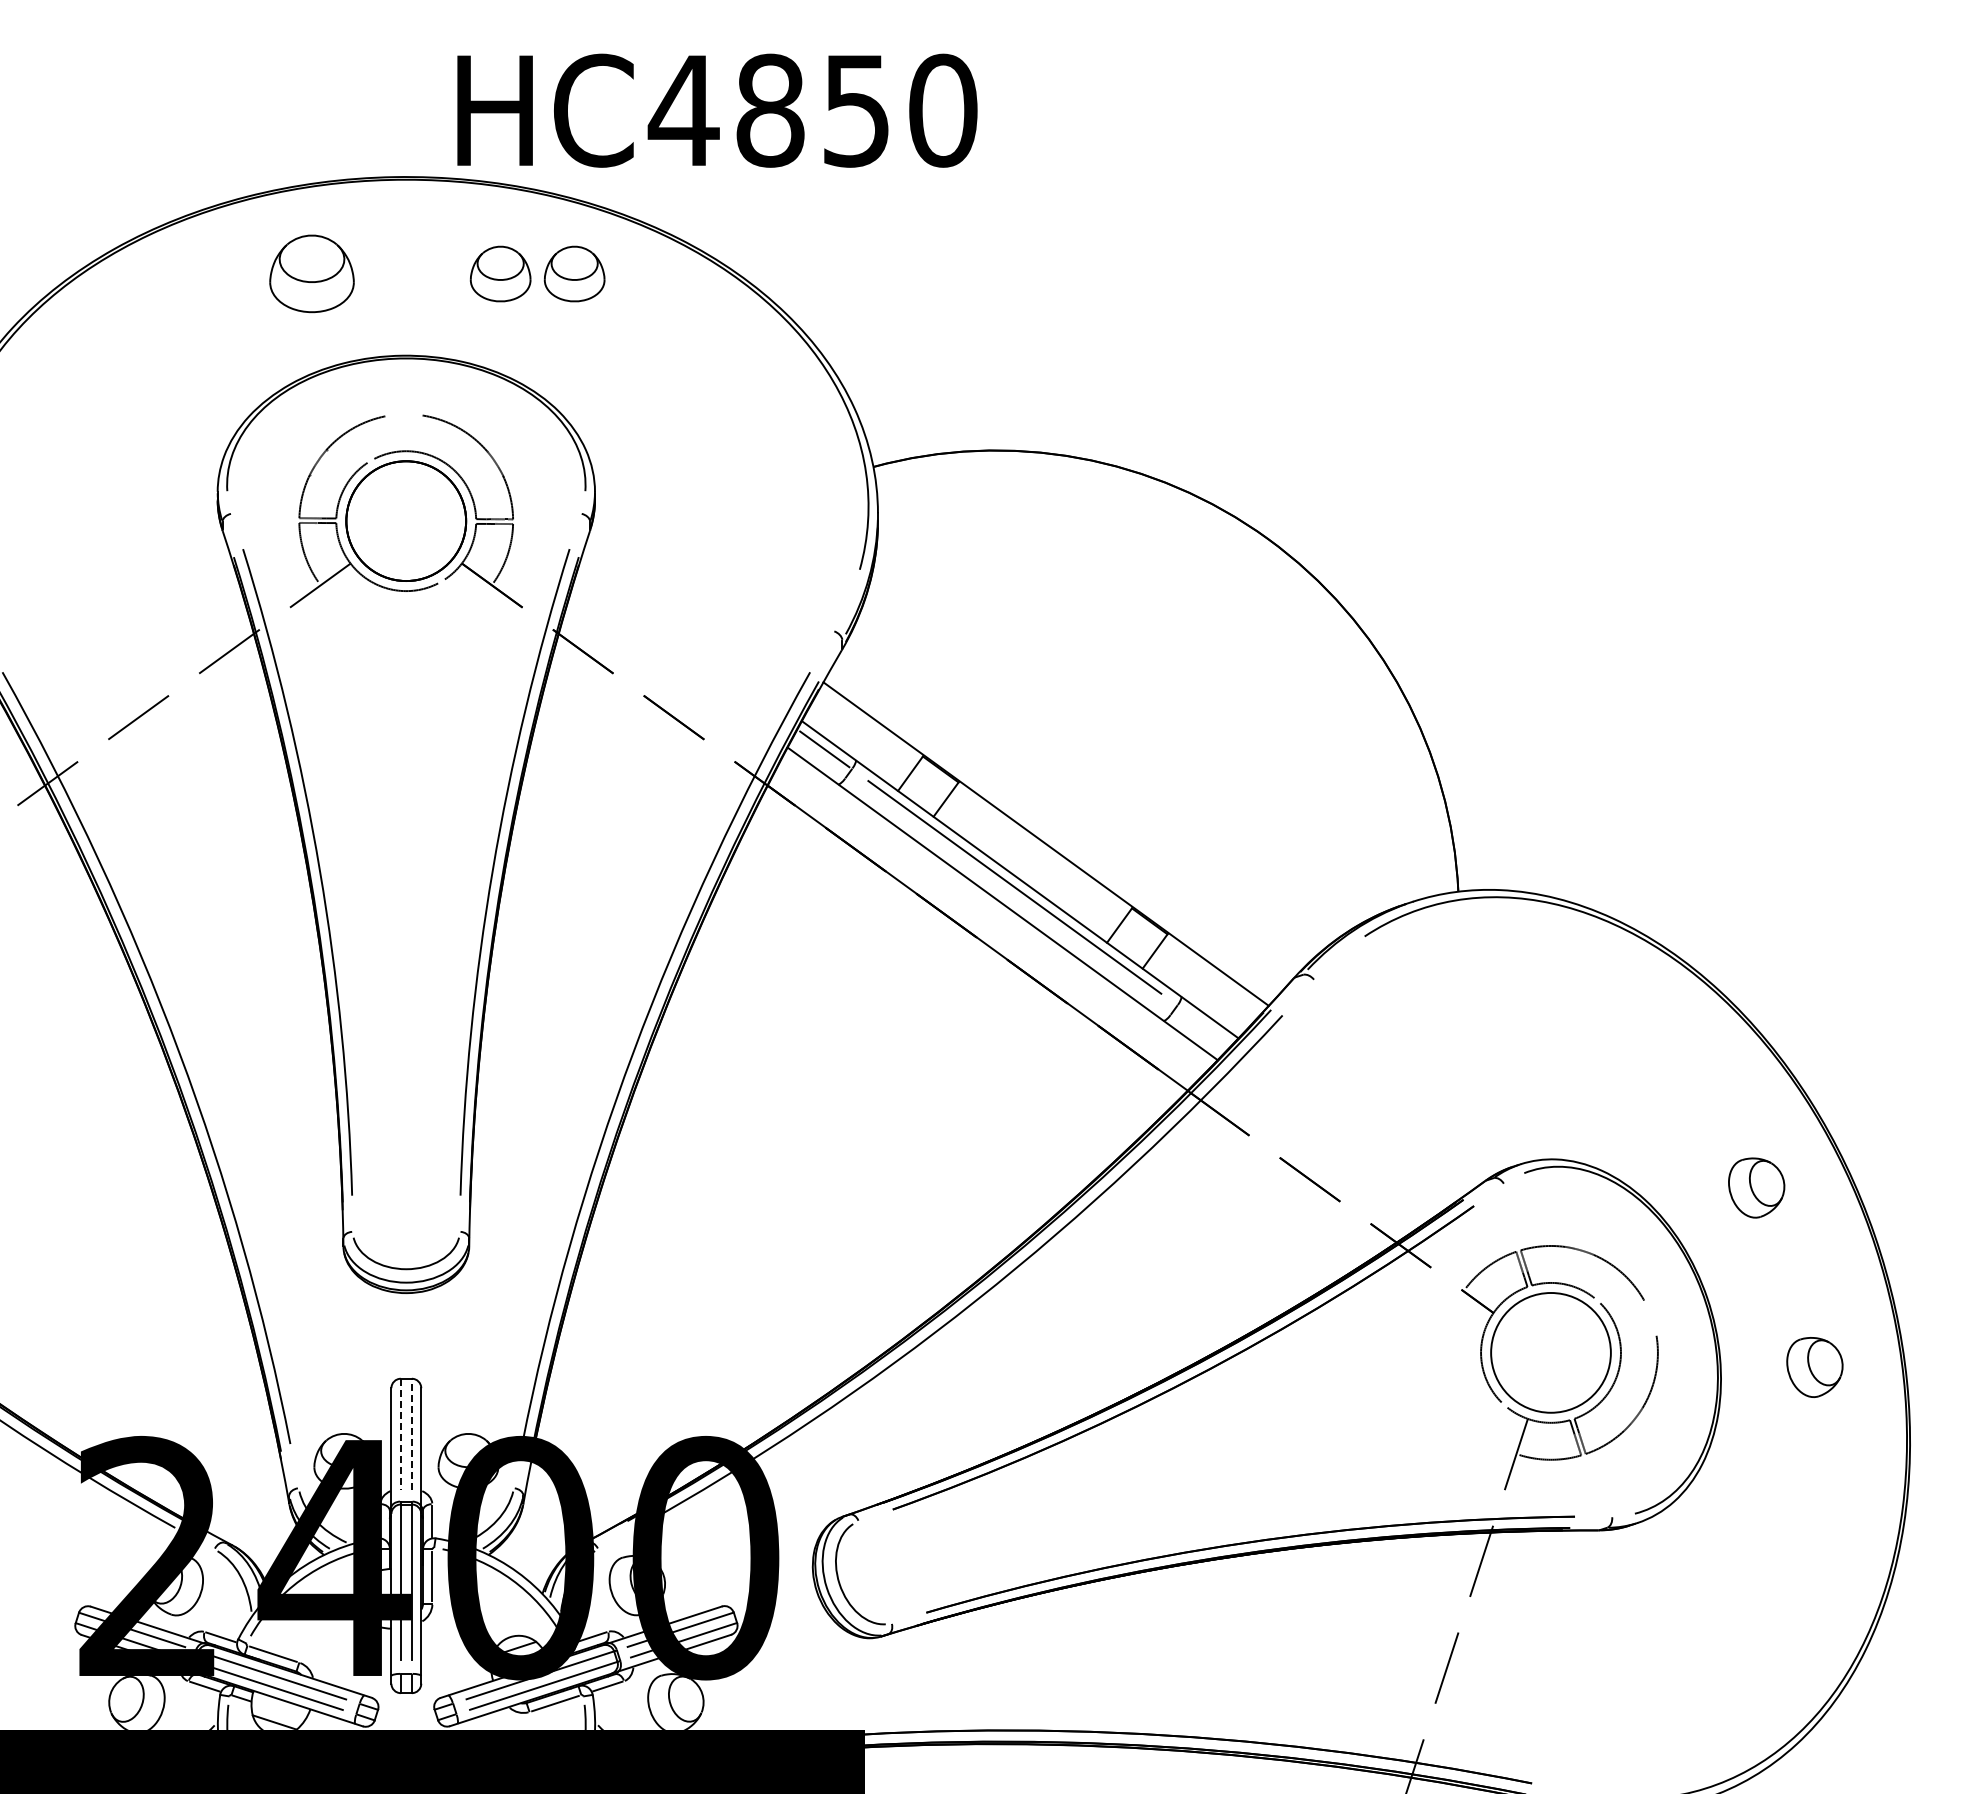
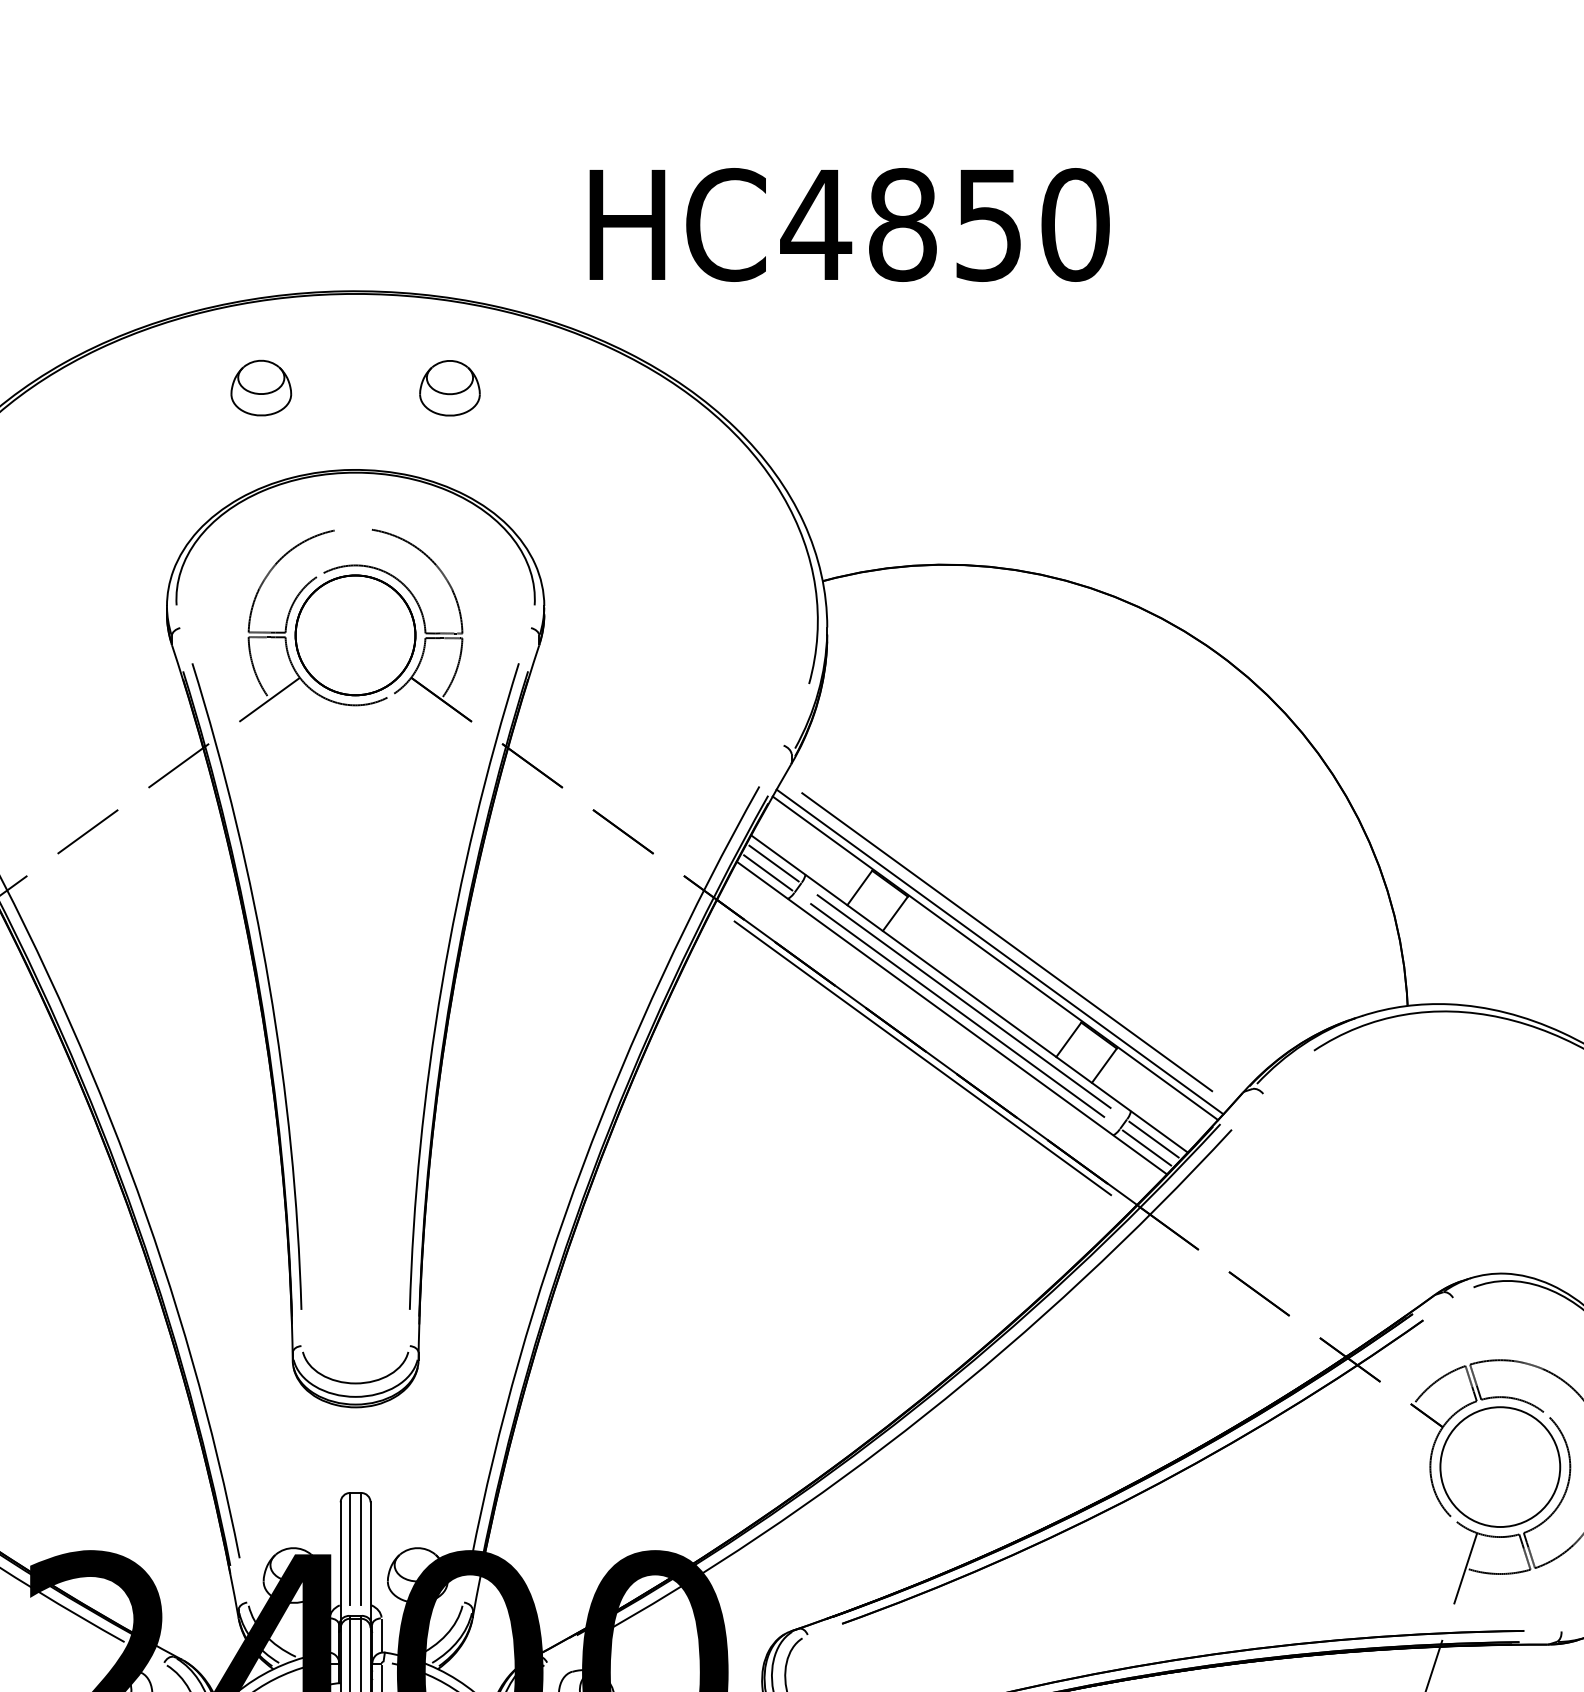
text: (717, 110) -> (849, 224), moved
part: (311, 273) -> (260, 387), size x0.71
part: (574, 273) -> (523, 387), removed
line: (818, 758) -> (767, 872), added
line: (1057, 827) -> (1006, 941), added
line: (1050, 837) -> (999, 951), added
line: (1007, 895) -> (956, 1009), added
line: (973, 943) -> (922, 1057), added
line: (1204, 1025) -> (1153, 1139), added
line: (1197, 1033) -> (1146, 1147), added
line: (400, 1434) -> (349, 1548), dashed -> solid
line: (411, 1434) -> (360, 1548), dashed -> solid

